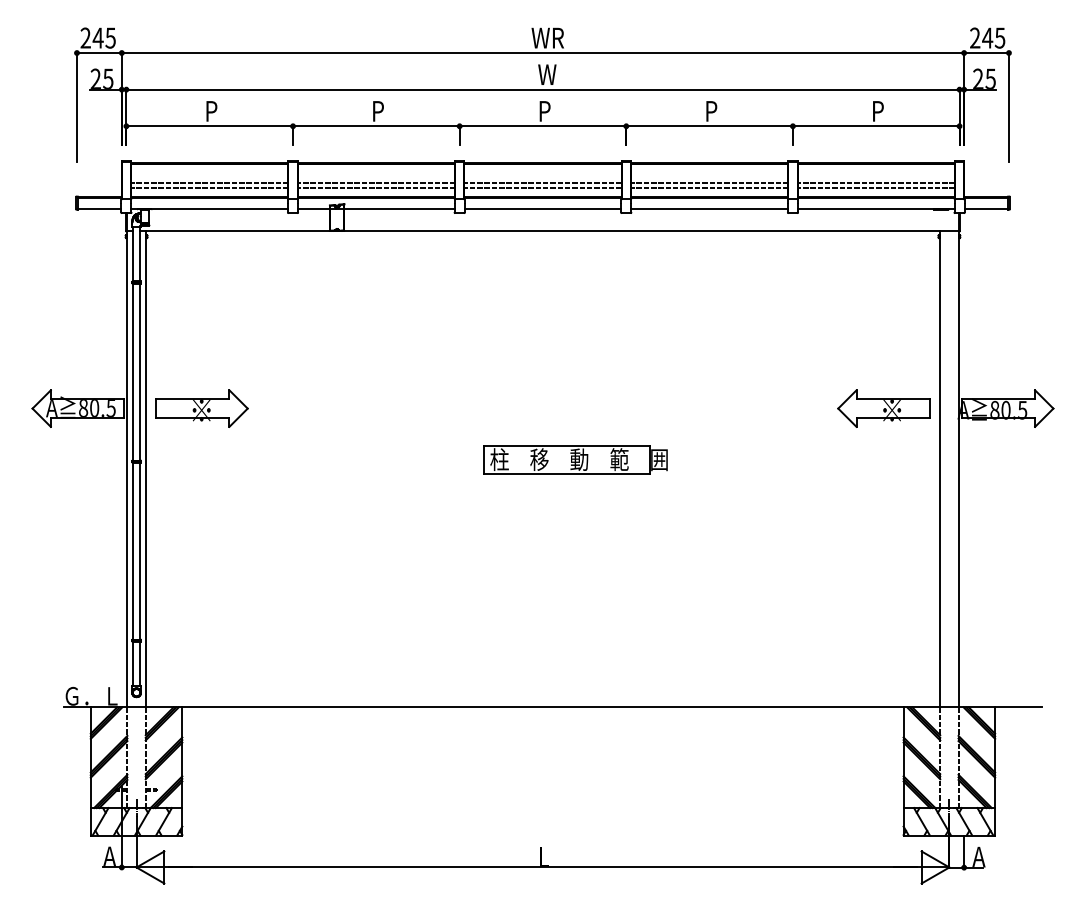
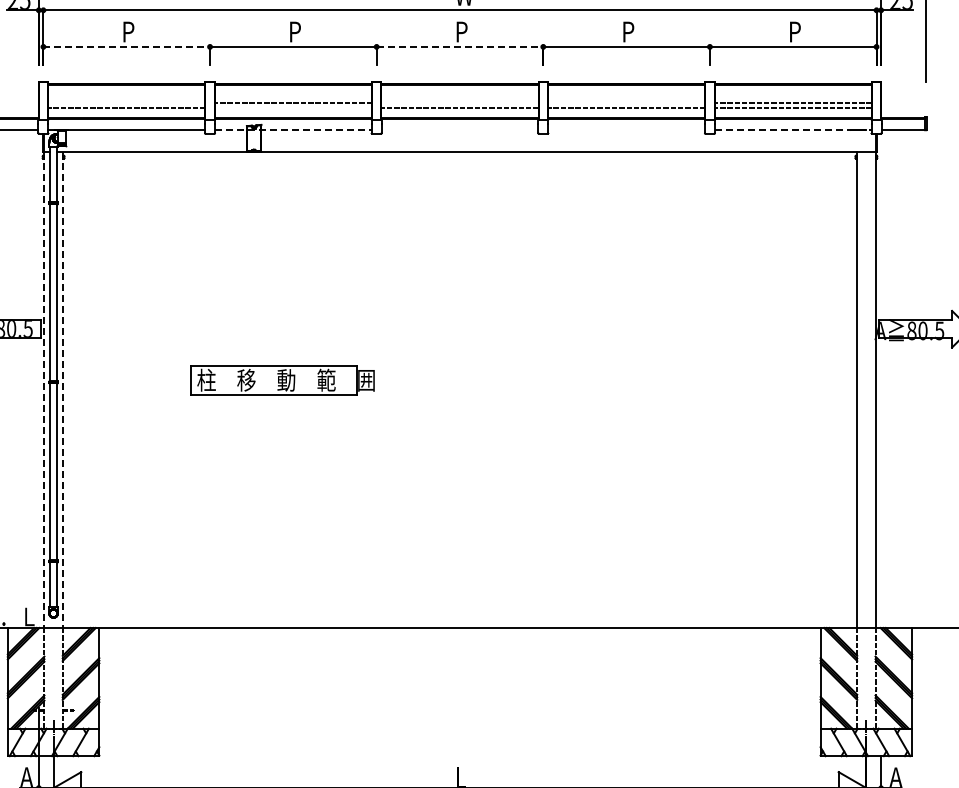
line: (210, 126) -> (127, 47), solid -> dashed
line: (543, 126) -> (460, 47), solid -> dashed
line: (209, 182) -> (126, 103), removed
line: (542, 182) -> (459, 103), removed
line: (709, 182) -> (626, 103), removed
line: (376, 187) -> (293, 108), removed
line: (376, 208) -> (293, 129), solid -> dashed
line: (542, 208) -> (459, 129), removed
line: (709, 208) -> (626, 129), removed
line: (876, 208) -> (793, 129), solid -> dashed
part: (201, 408) -> (118, 329), removed
part: (883, 408) -> (800, 329), removed
part: (575, 459) -> (282, 380), moved
line: (127, 469) -> (44, 390), solid -> dashed
line: (145, 469) -> (62, 390), solid -> dashed

